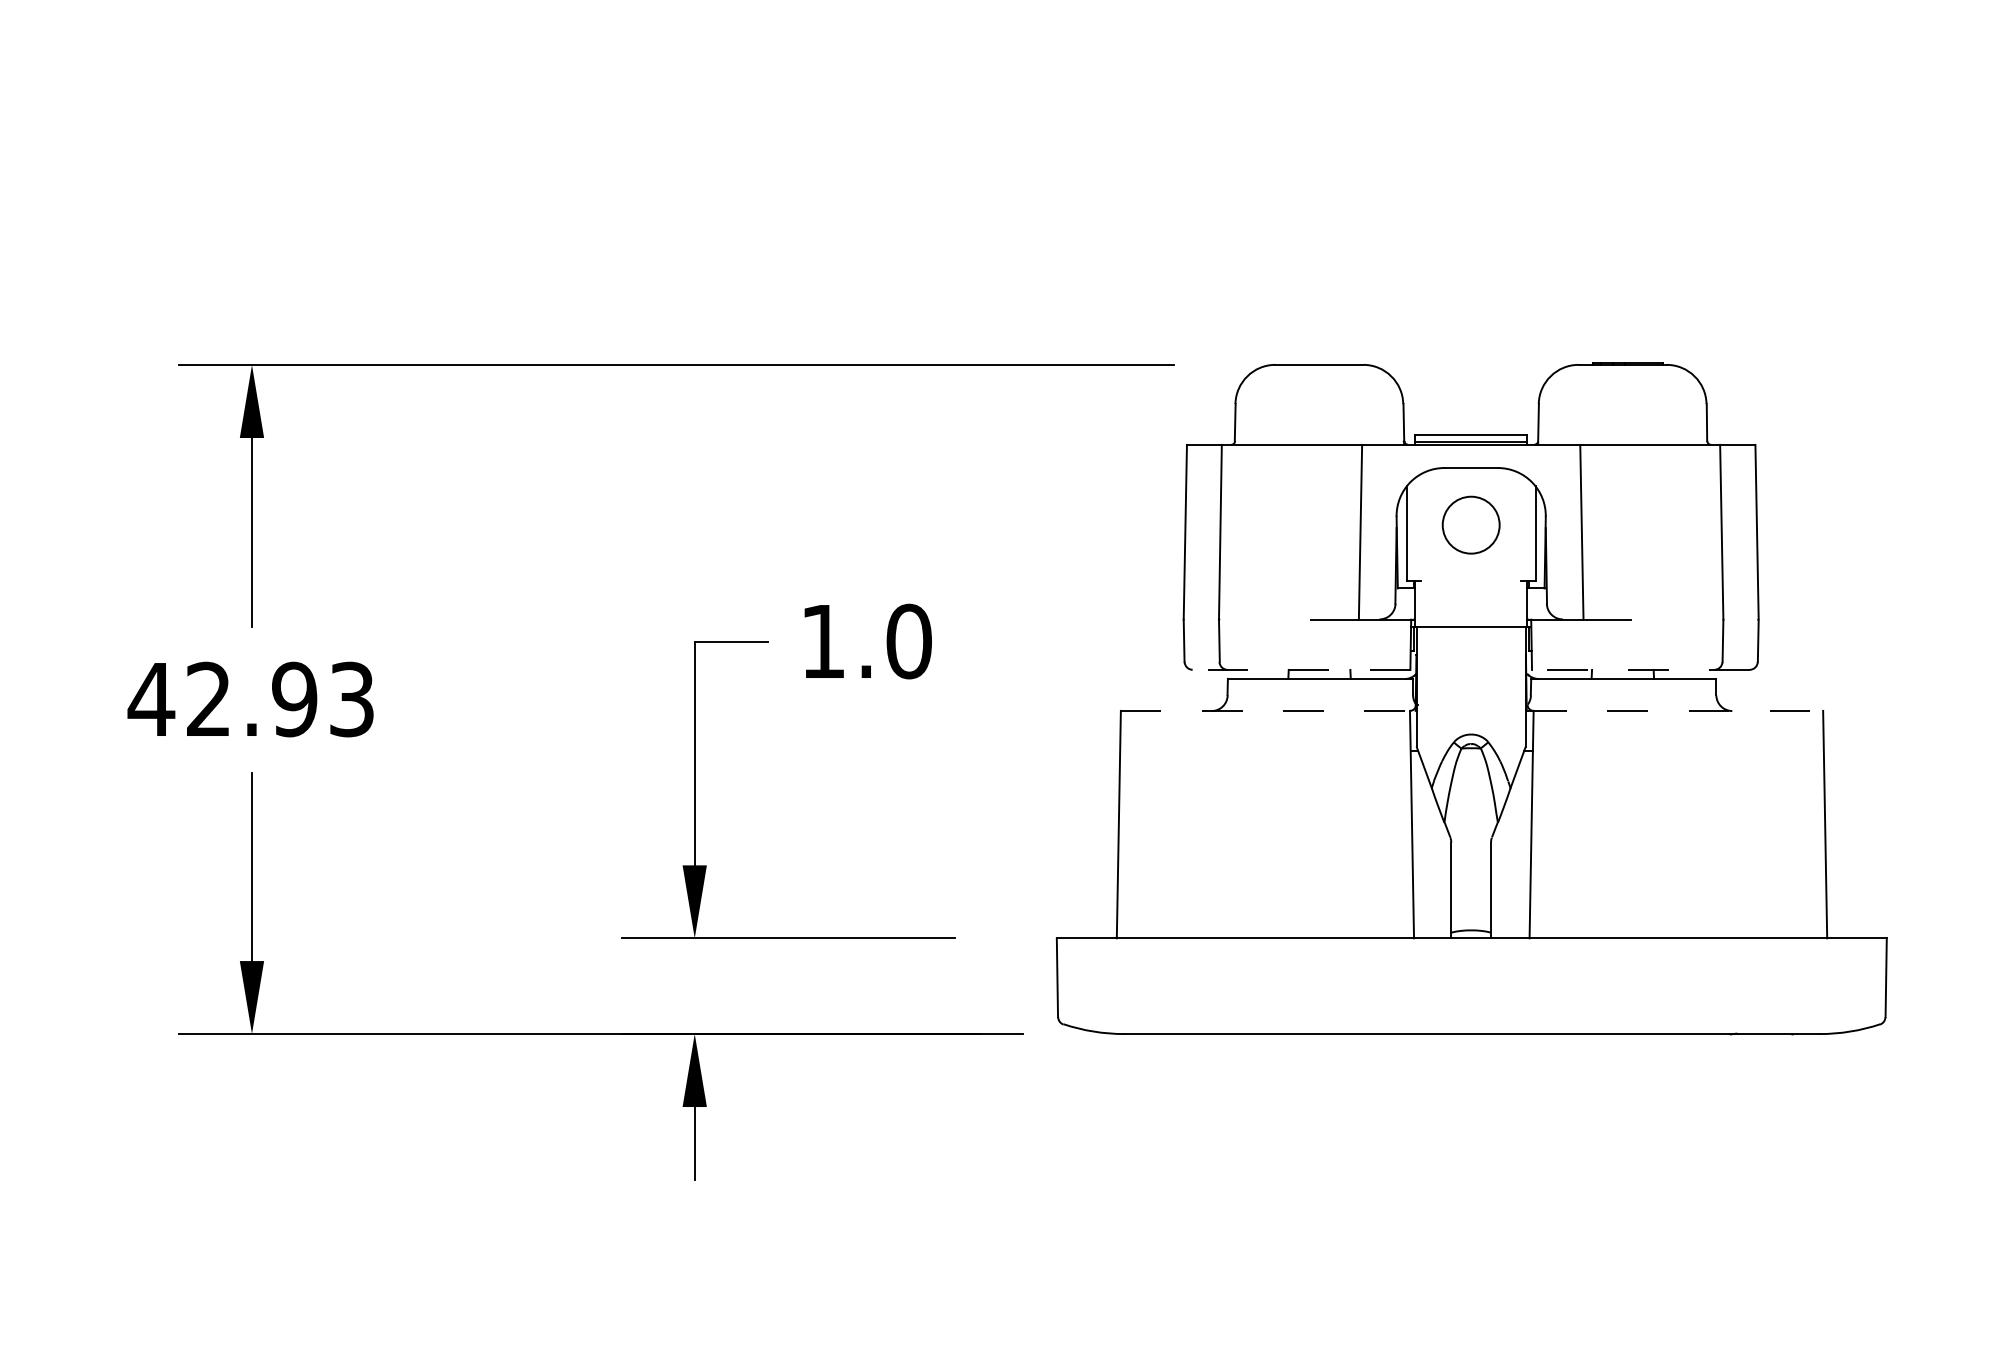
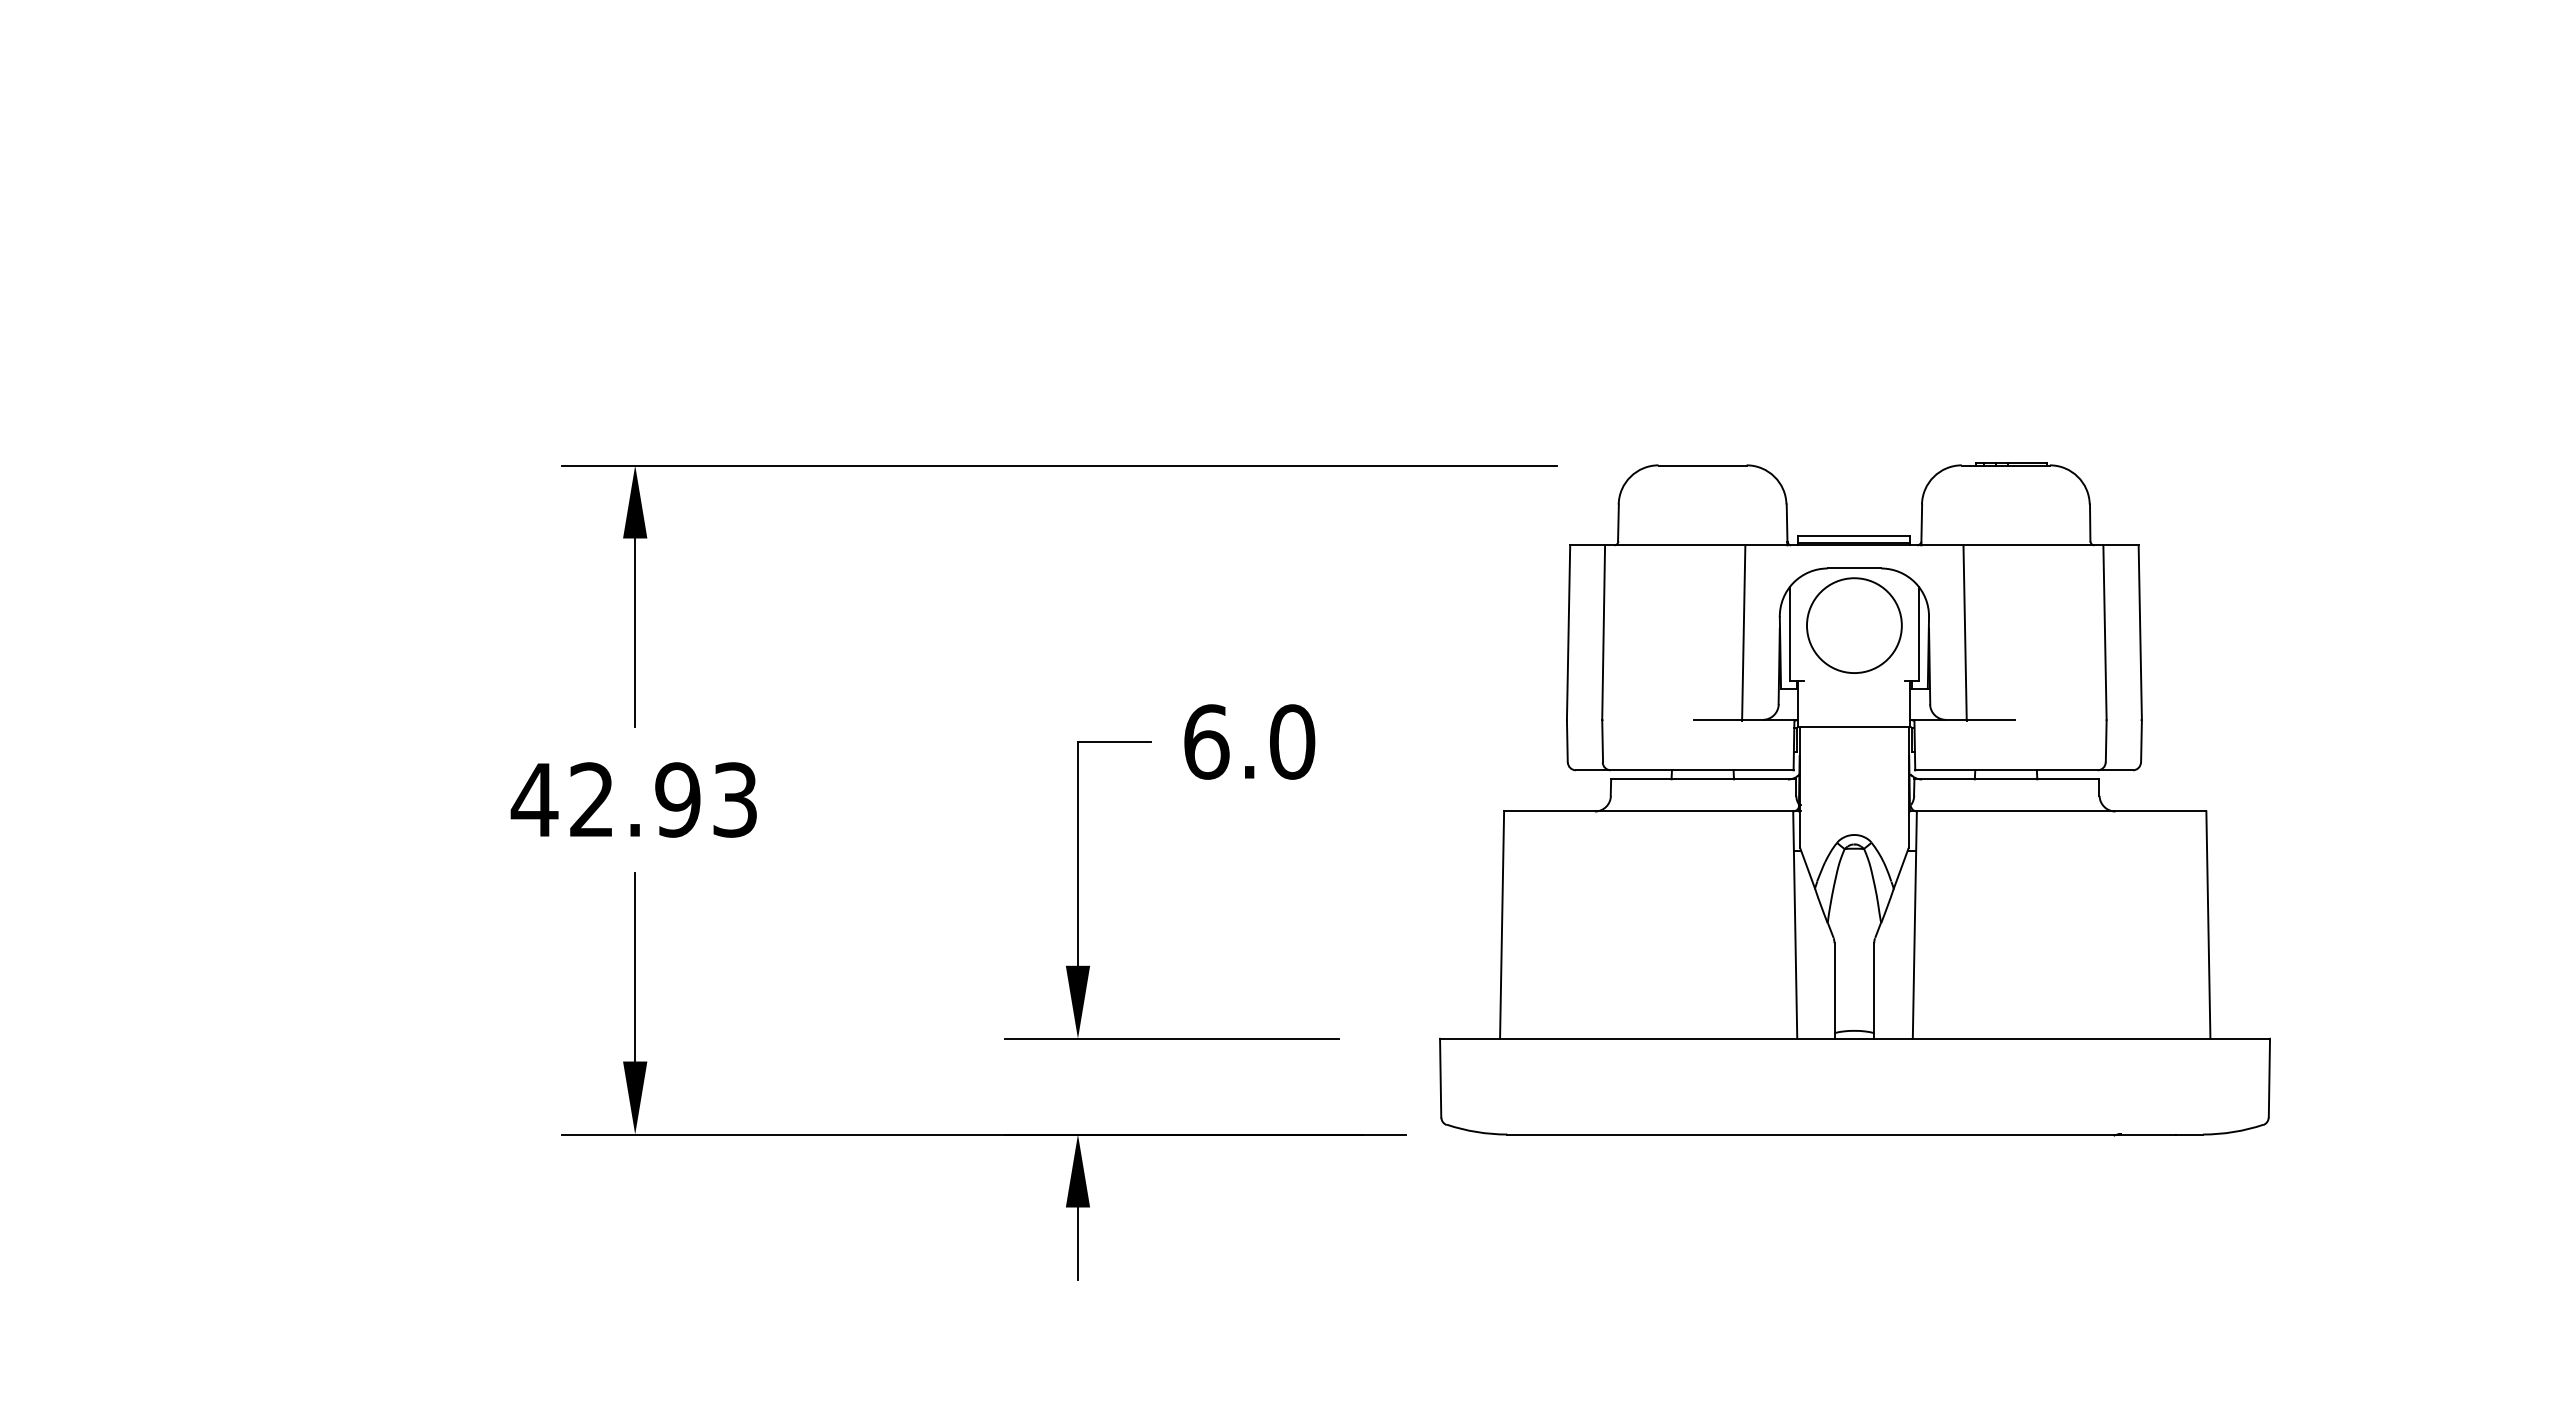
circle: (1470, 525) -> (1853, 625), size x1.67
text: (823, 641) -> (1206, 741), 1.0 -> 6.0
line: (1301, 670) -> (1684, 770), dashed -> solid
line: (1641, 670) -> (2024, 770), dashed -> solid
line: (1270, 711) -> (1653, 811), dashed -> solid
line: (1675, 711) -> (2058, 811), dashed -> solid

